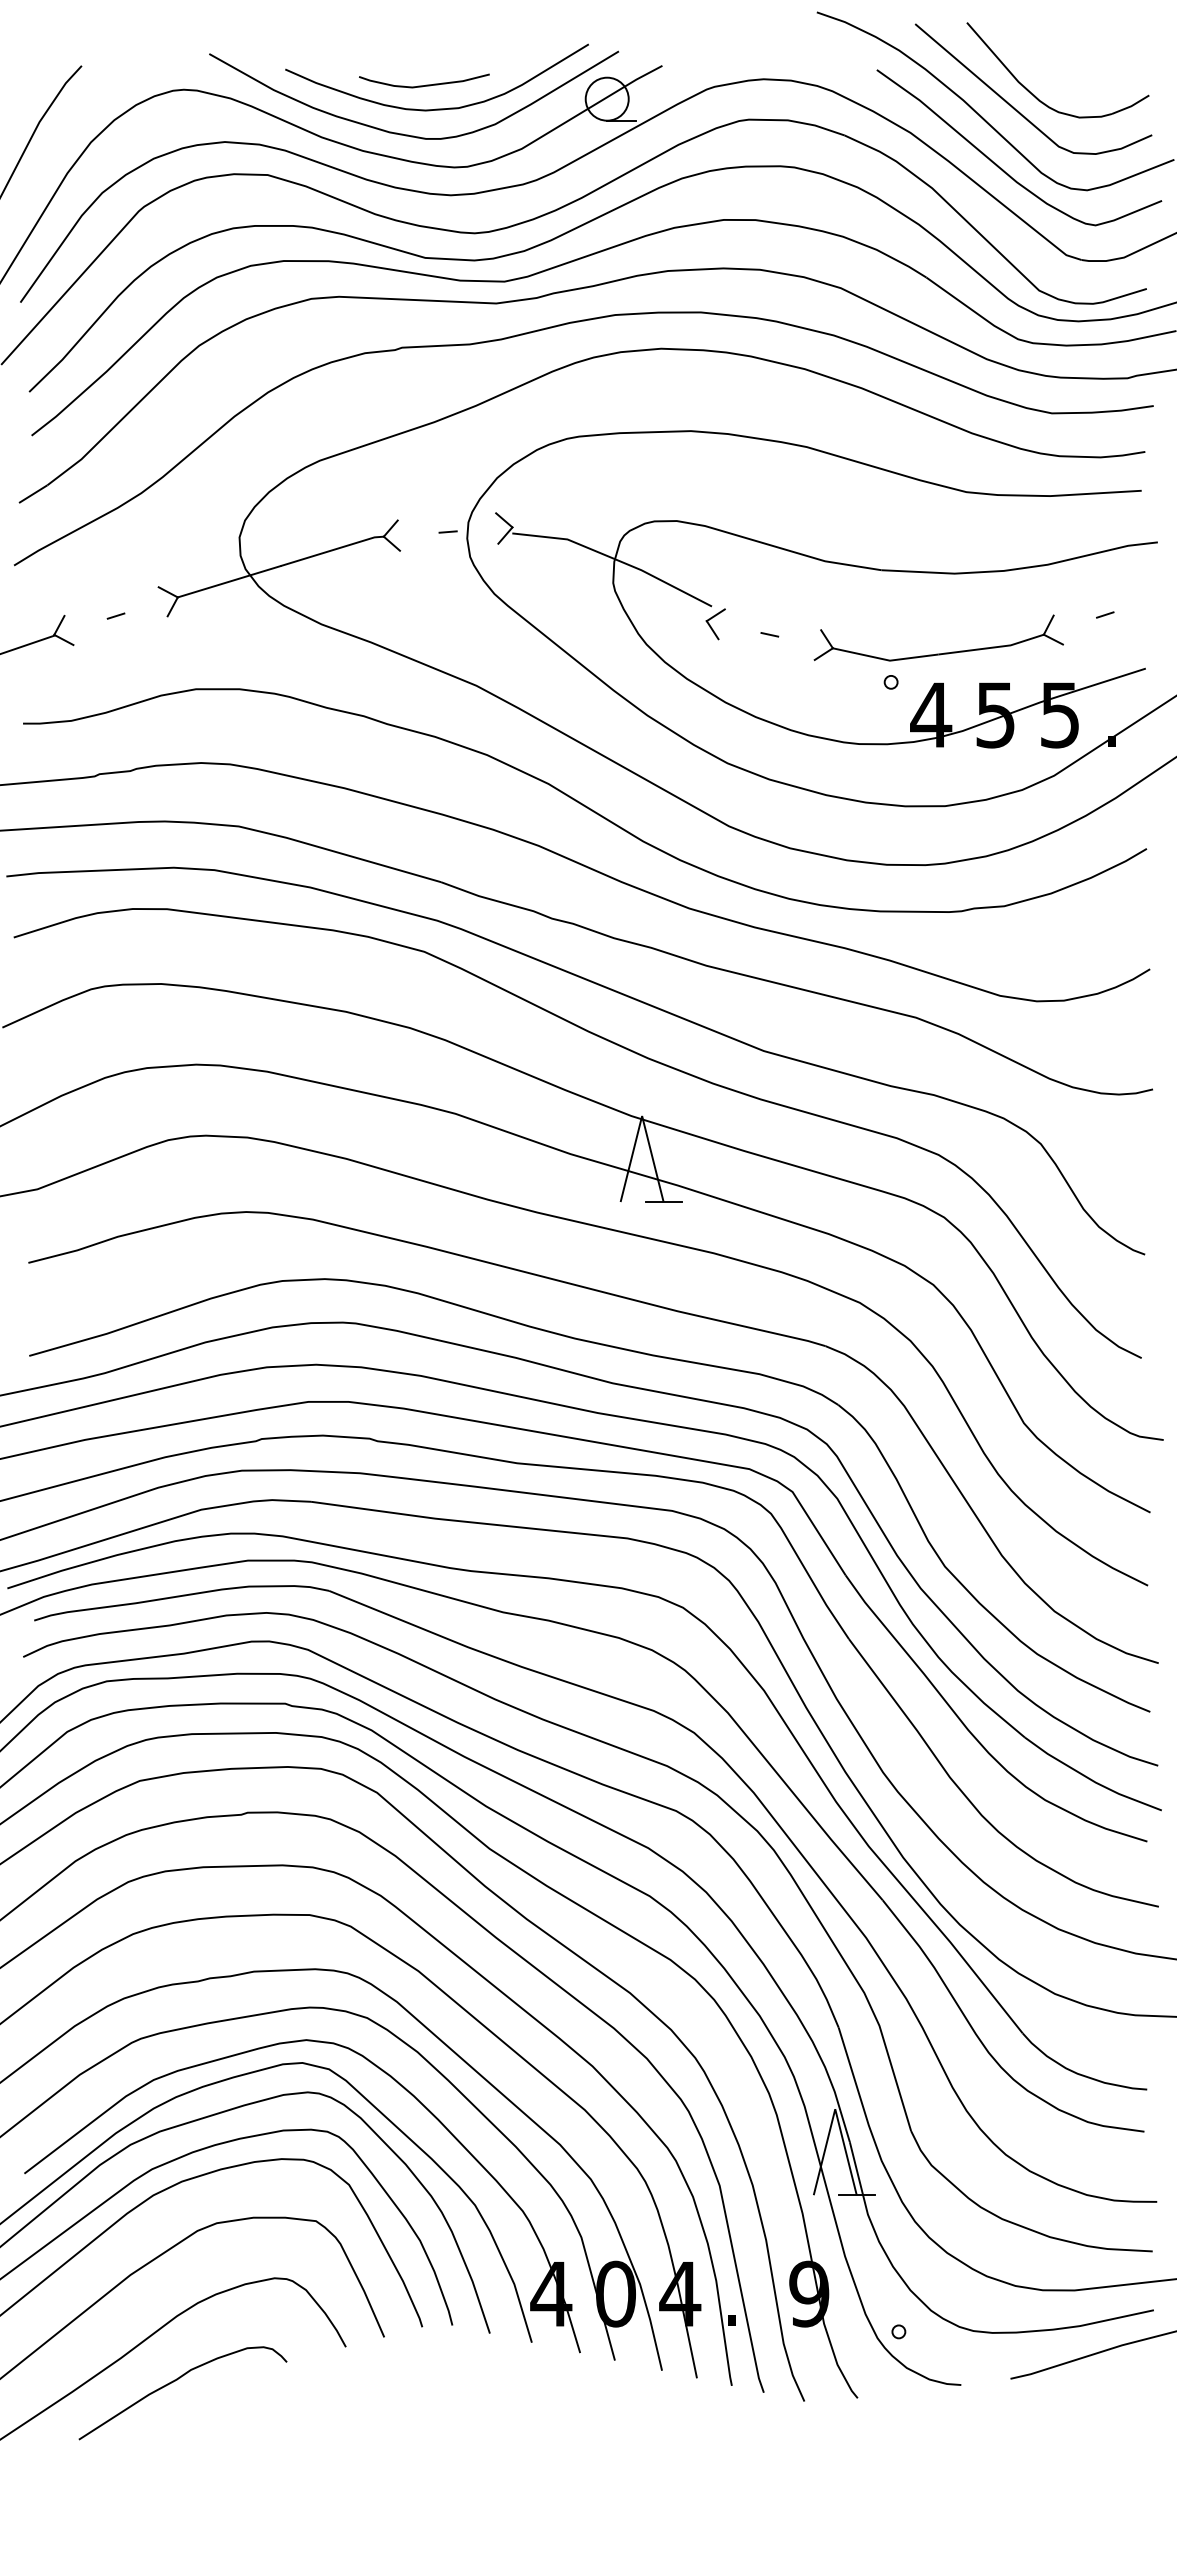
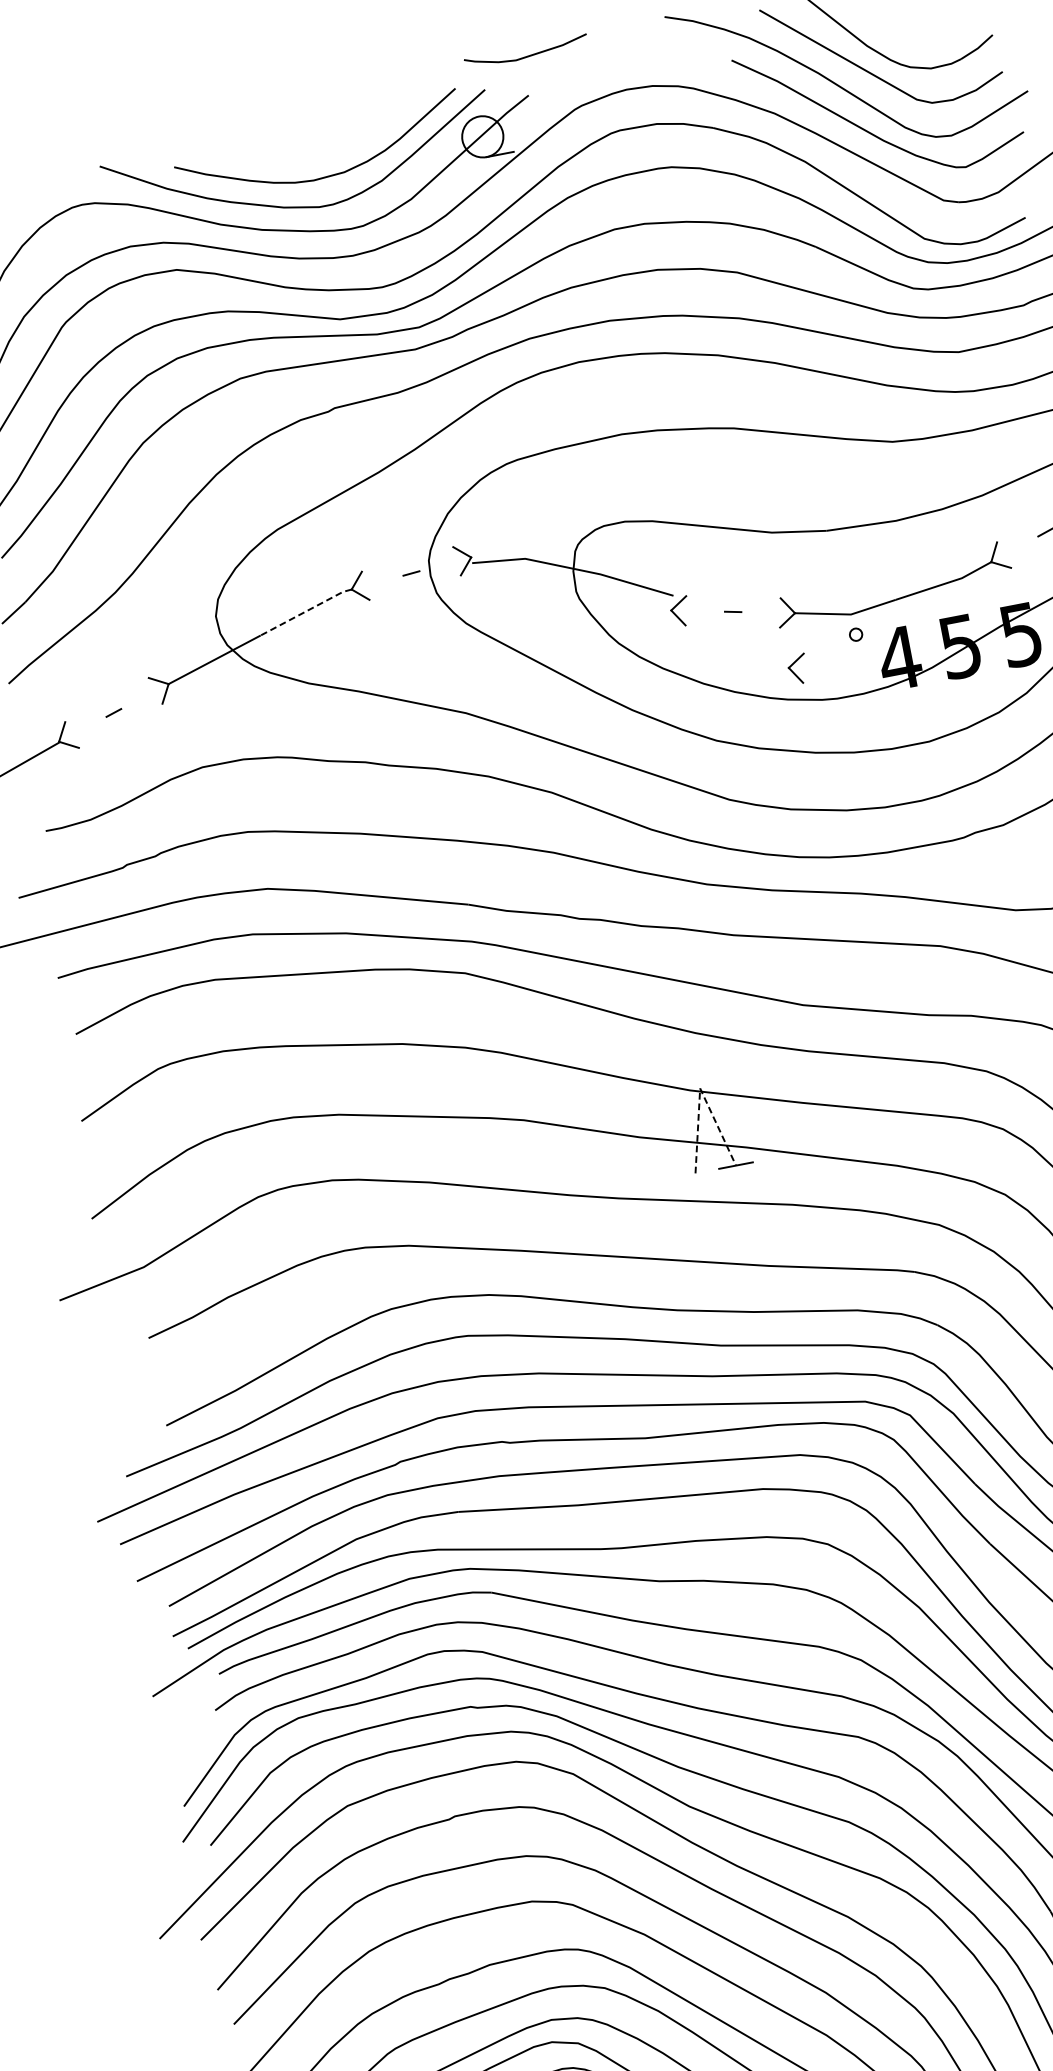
curve: (426, 84) -> (528, 54), moved
line: (332, 550) -> (305, 611), solid -> dashed
part: (824, 706) -> (797, 669), added
line: (642, 1116) -> (700, 1088), solid -> dashed

